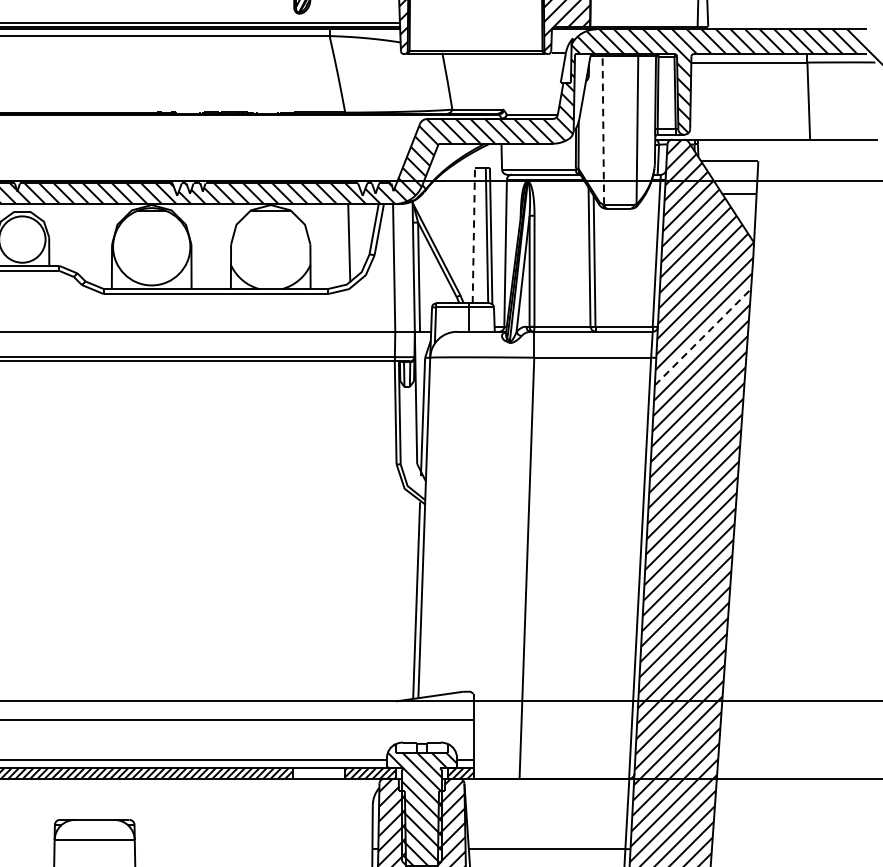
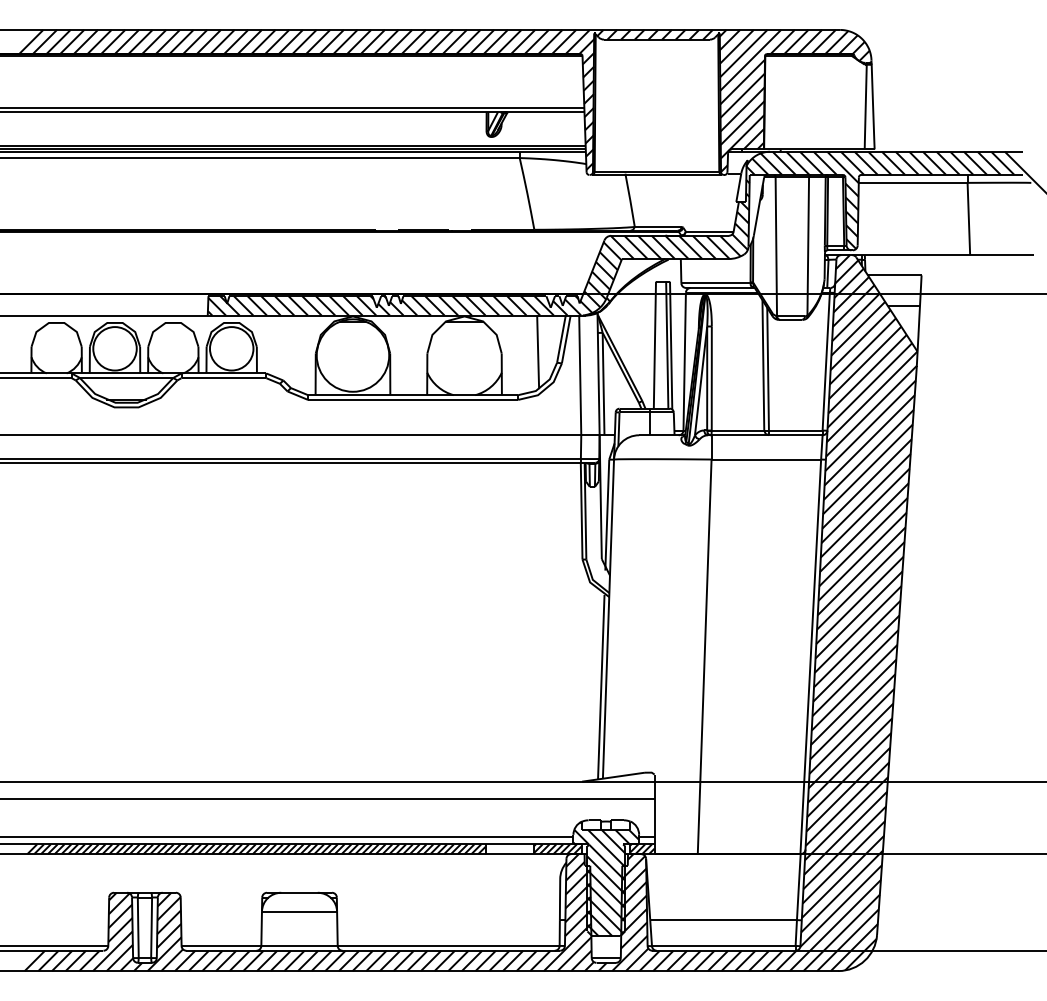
line: (603, 130) -> (776, 246), dashed -> solid
line: (473, 236) -> (654, 345), dashed -> solid
line: (702, 337) -> (869, 440), dashed -> solid

